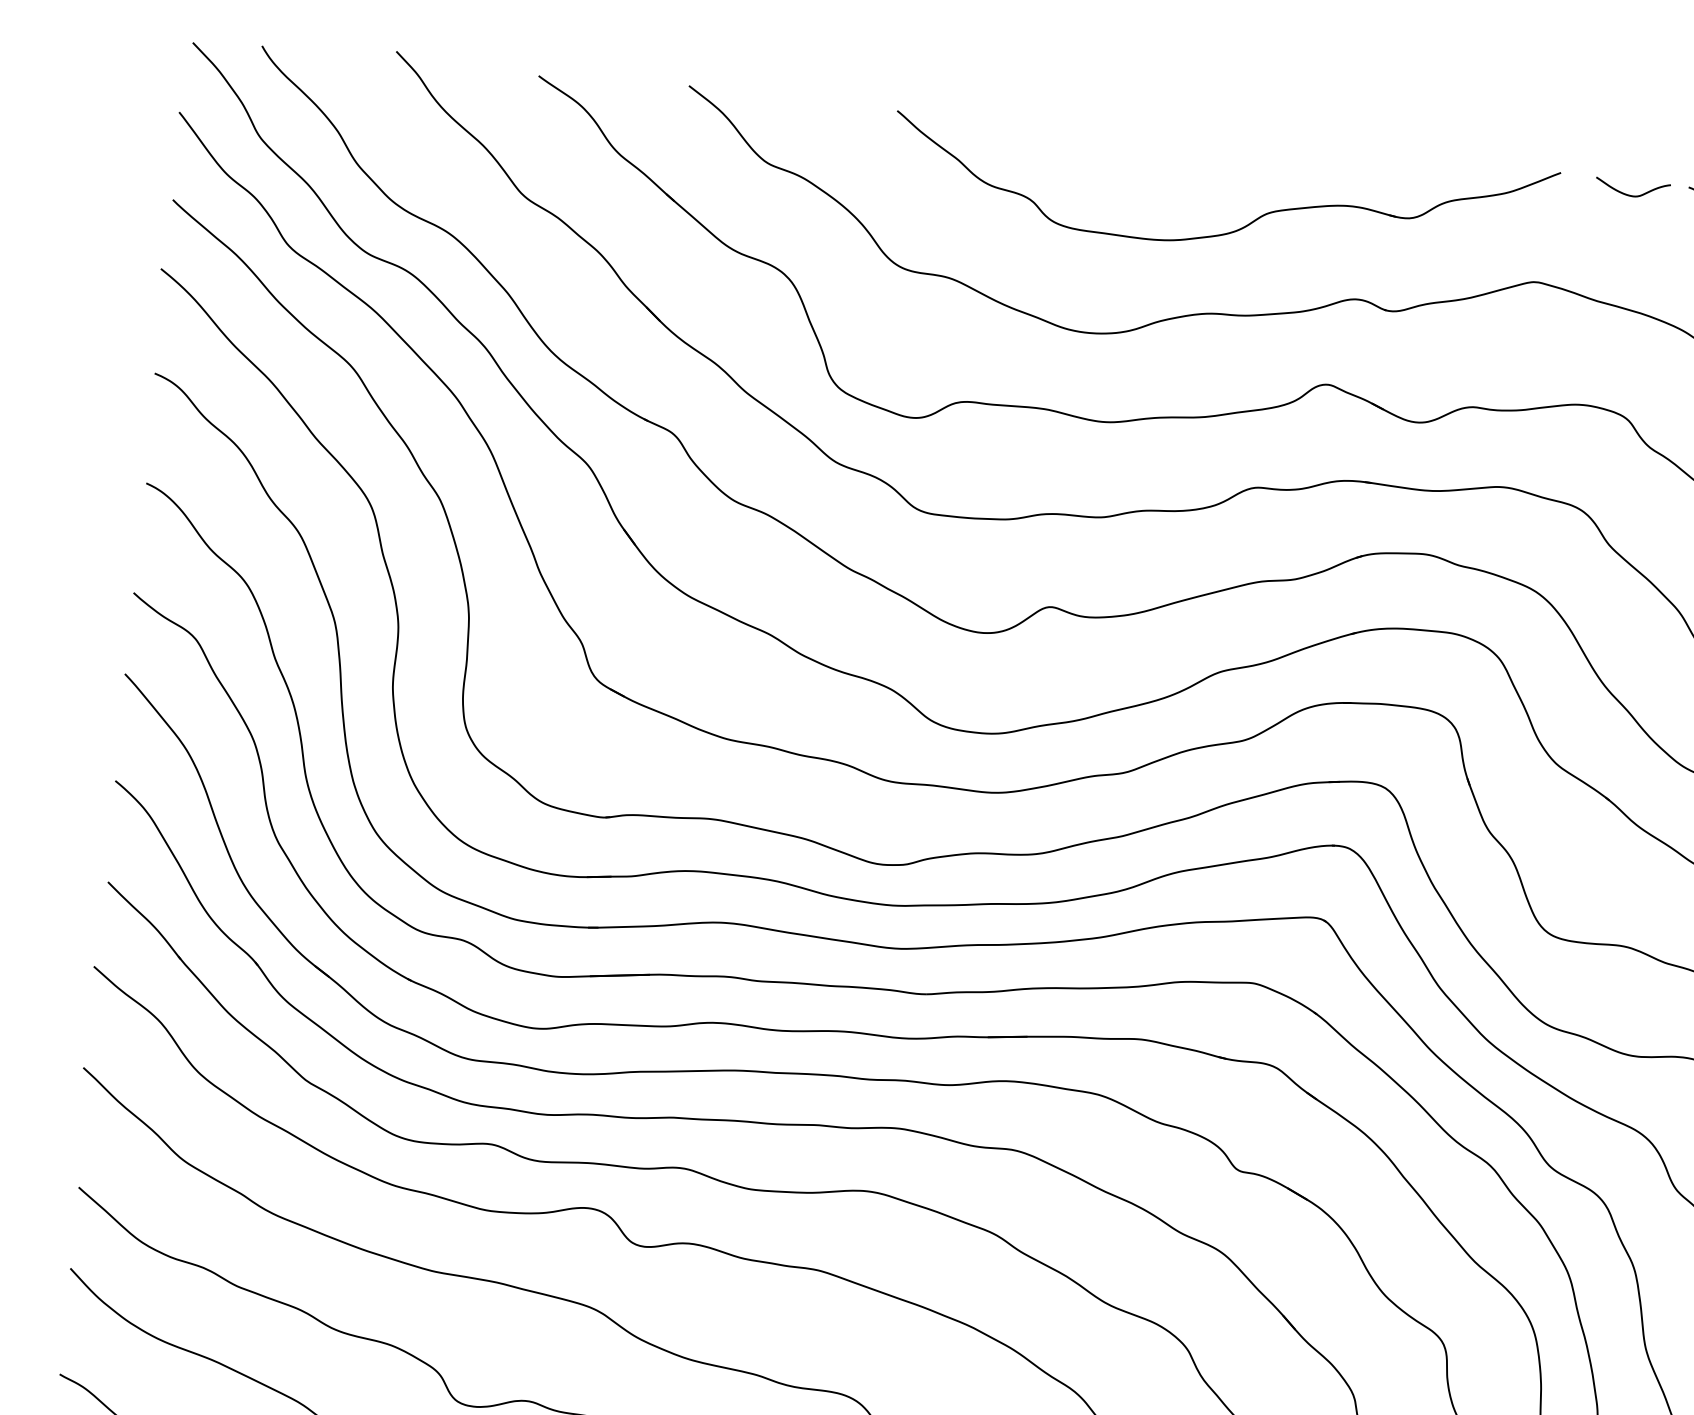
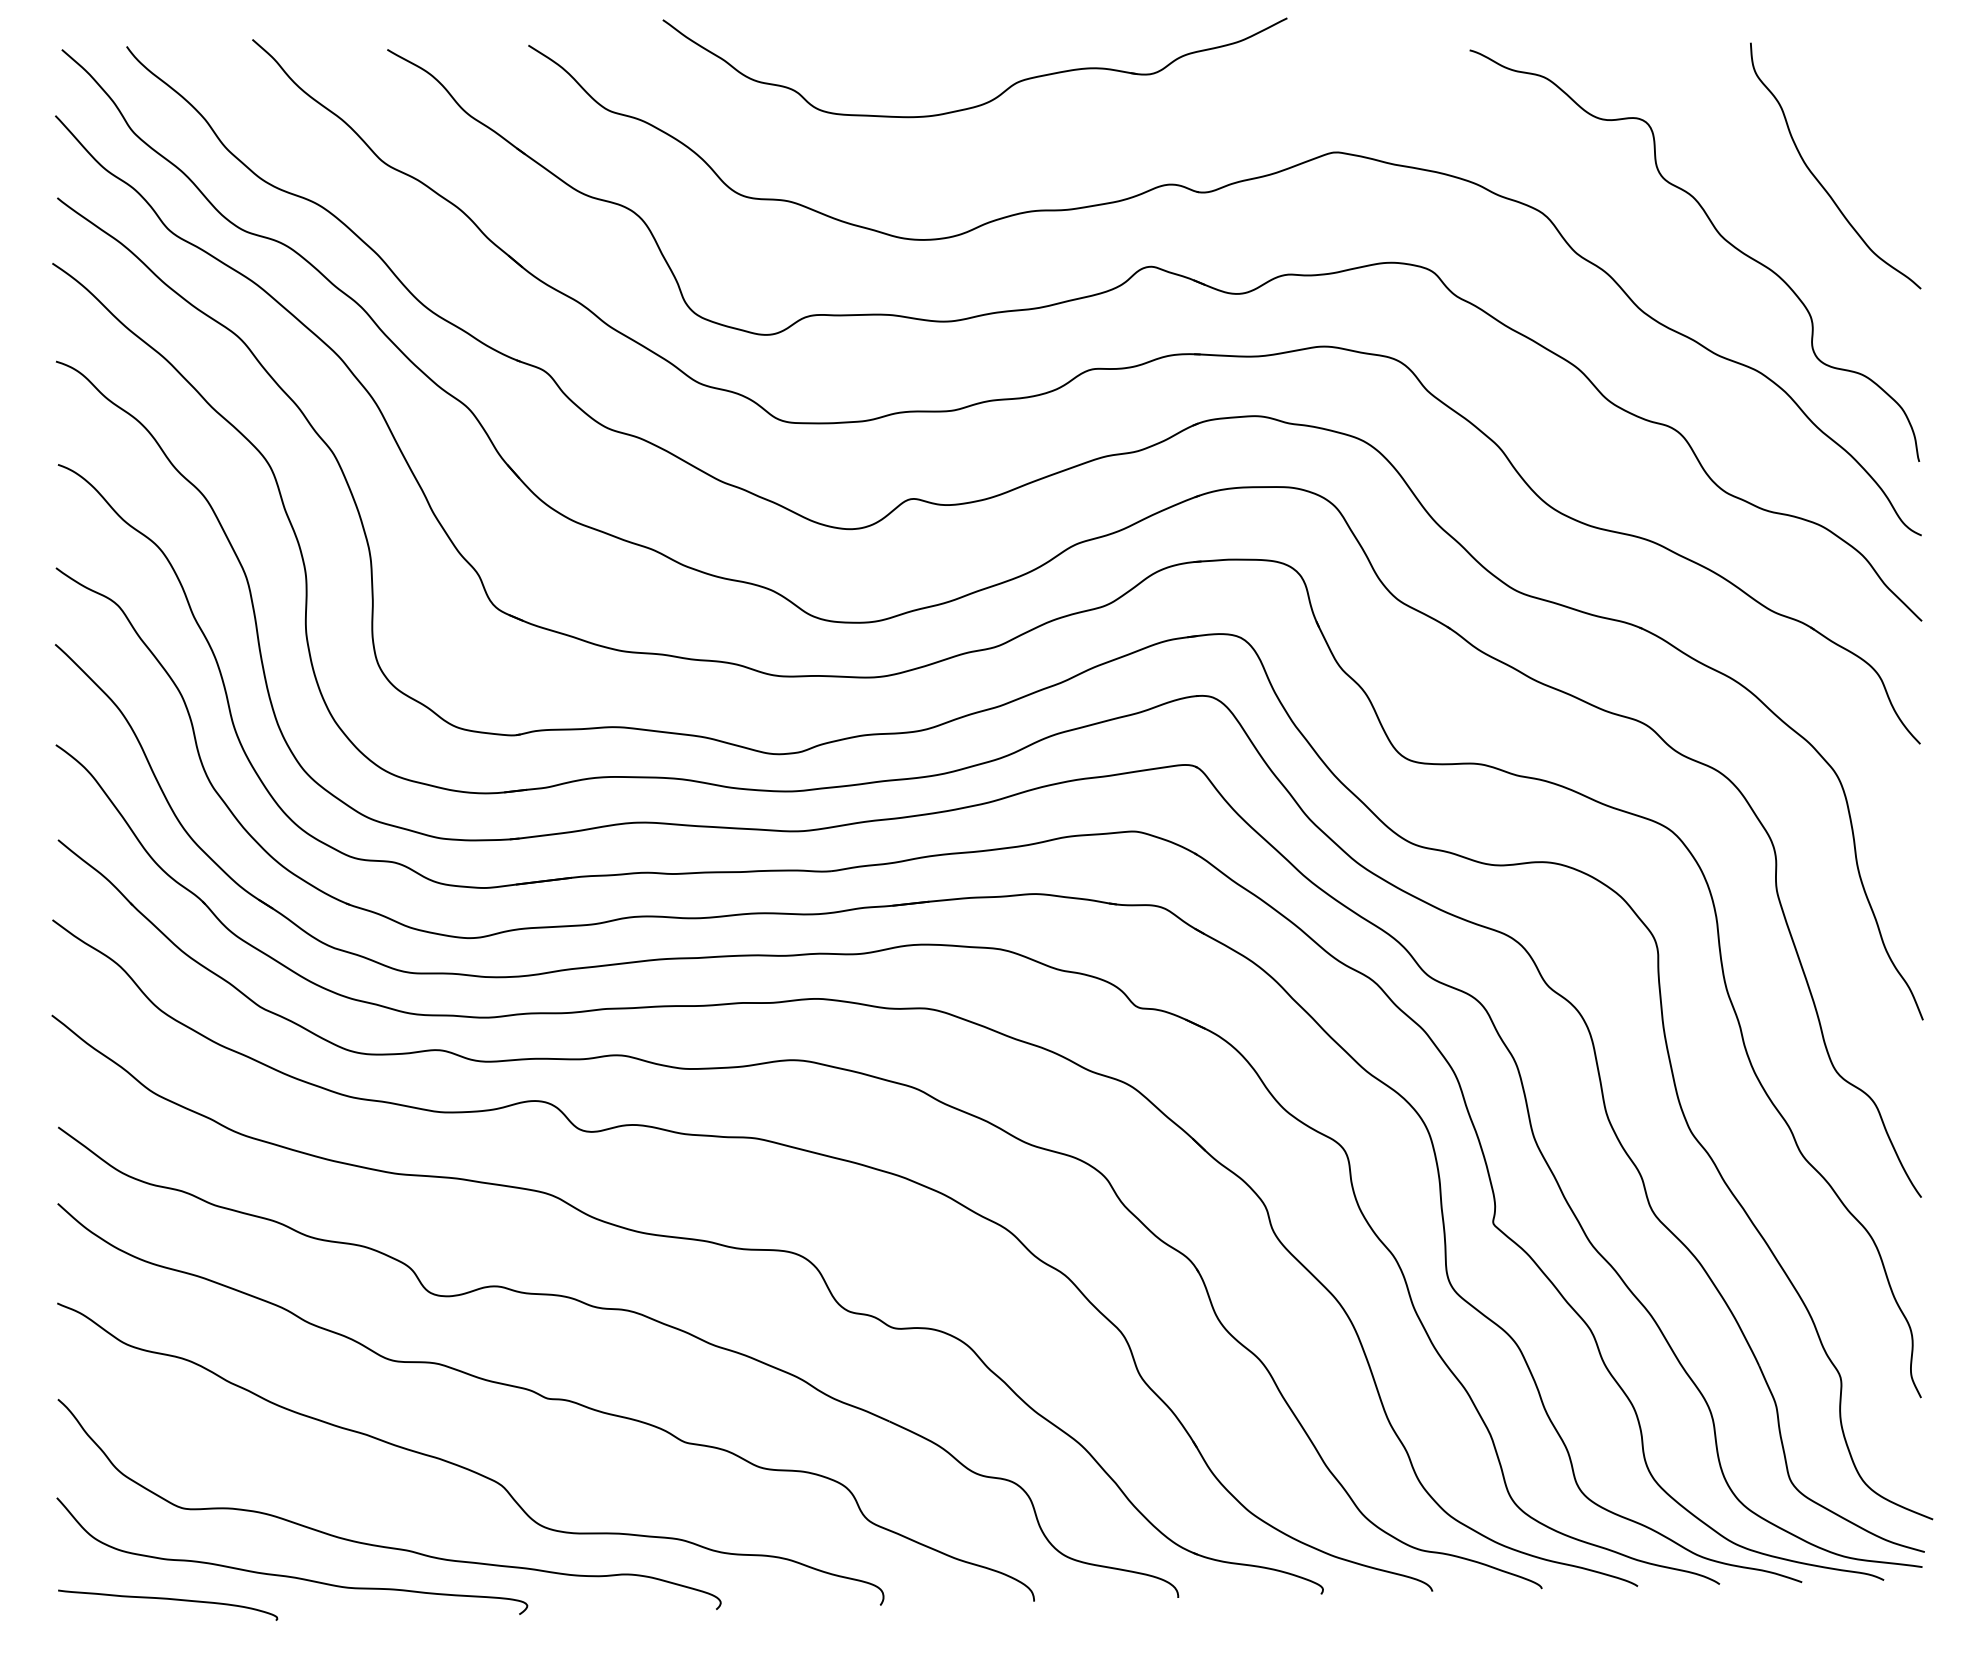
curve: (1632, 194) -> (1417, 62), removed
part: (1241, 227) -> (994, 97), moved

